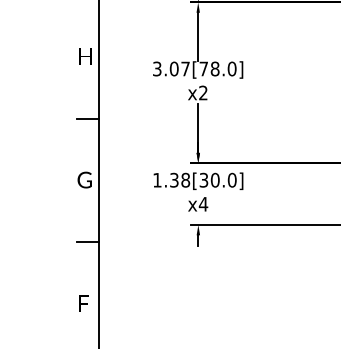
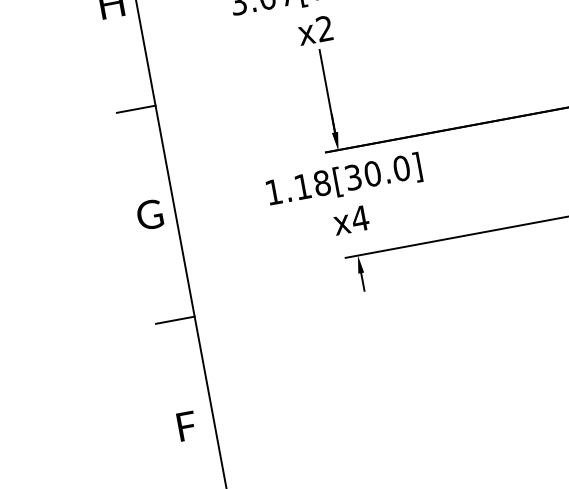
text: (174, 179) -> (302, 185), 1.38[30.0] -> 1.18[30.0]

